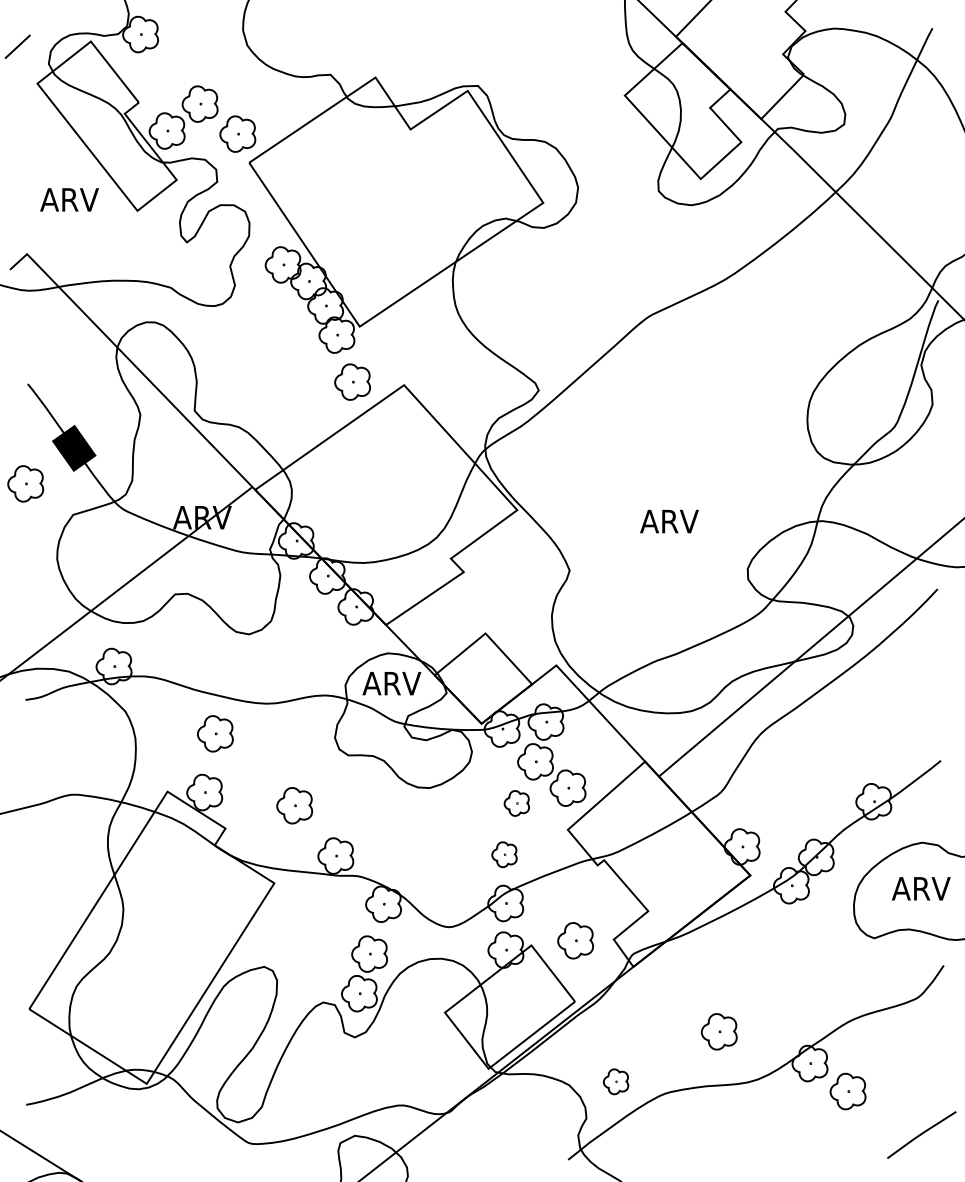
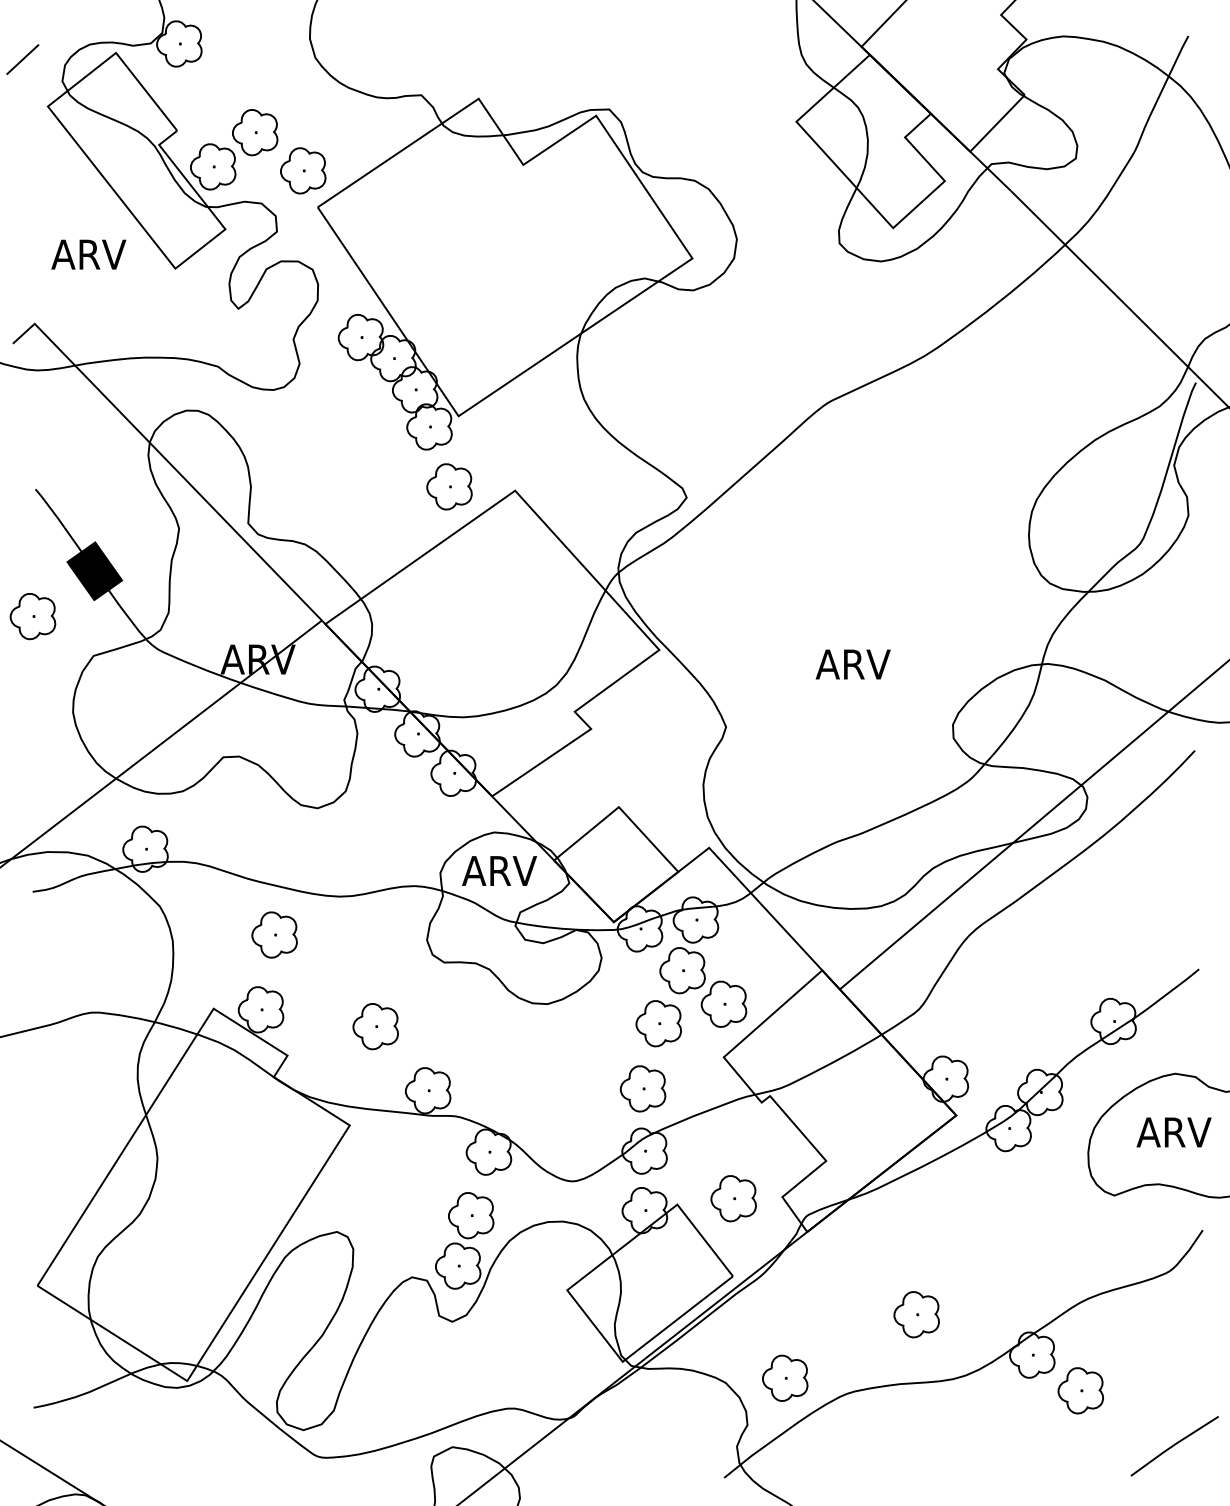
part: (516, 803) -> (658, 1023), size x1.43
part: (504, 854) -> (643, 1088), size x1.43
part: (615, 1081) -> (784, 1377), size x1.43

